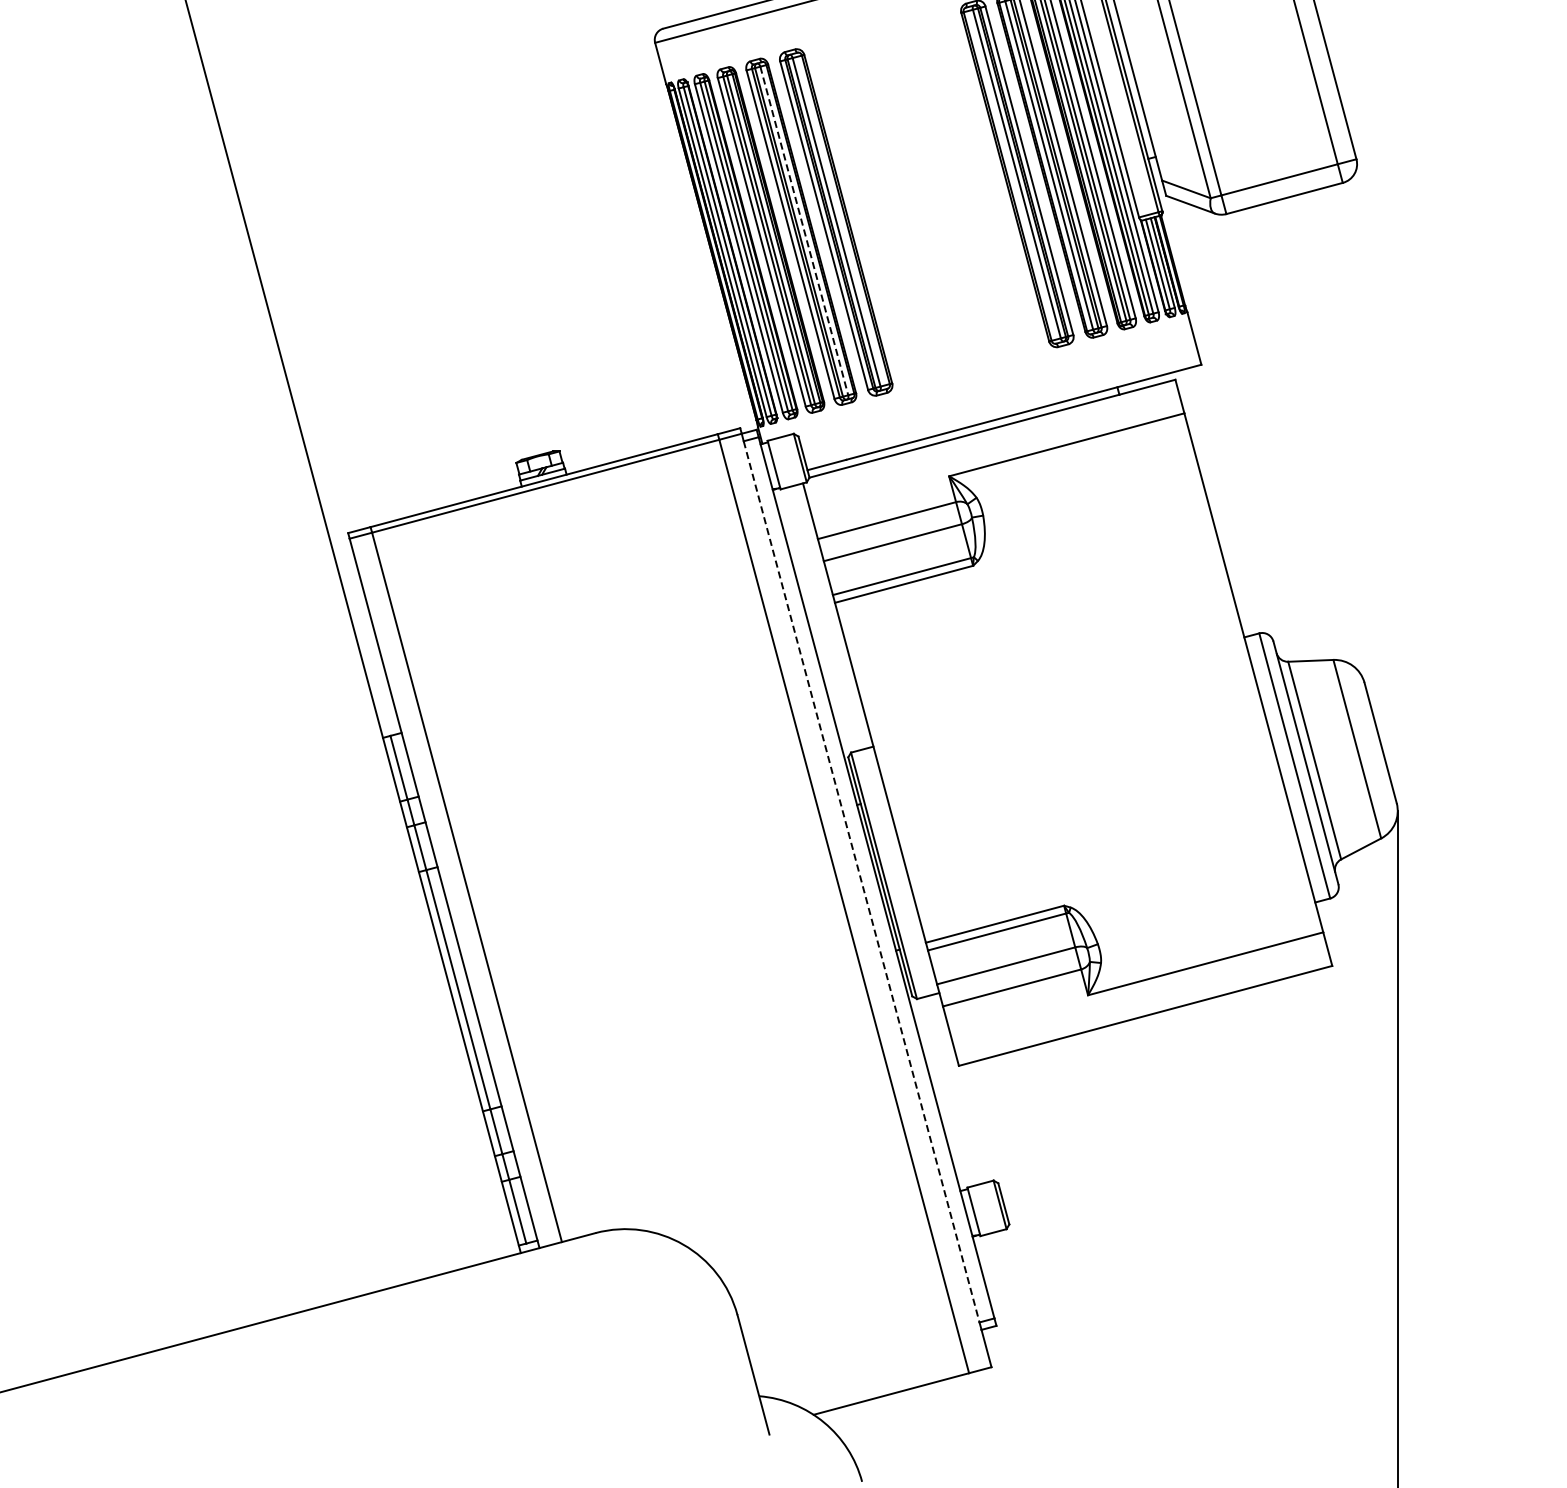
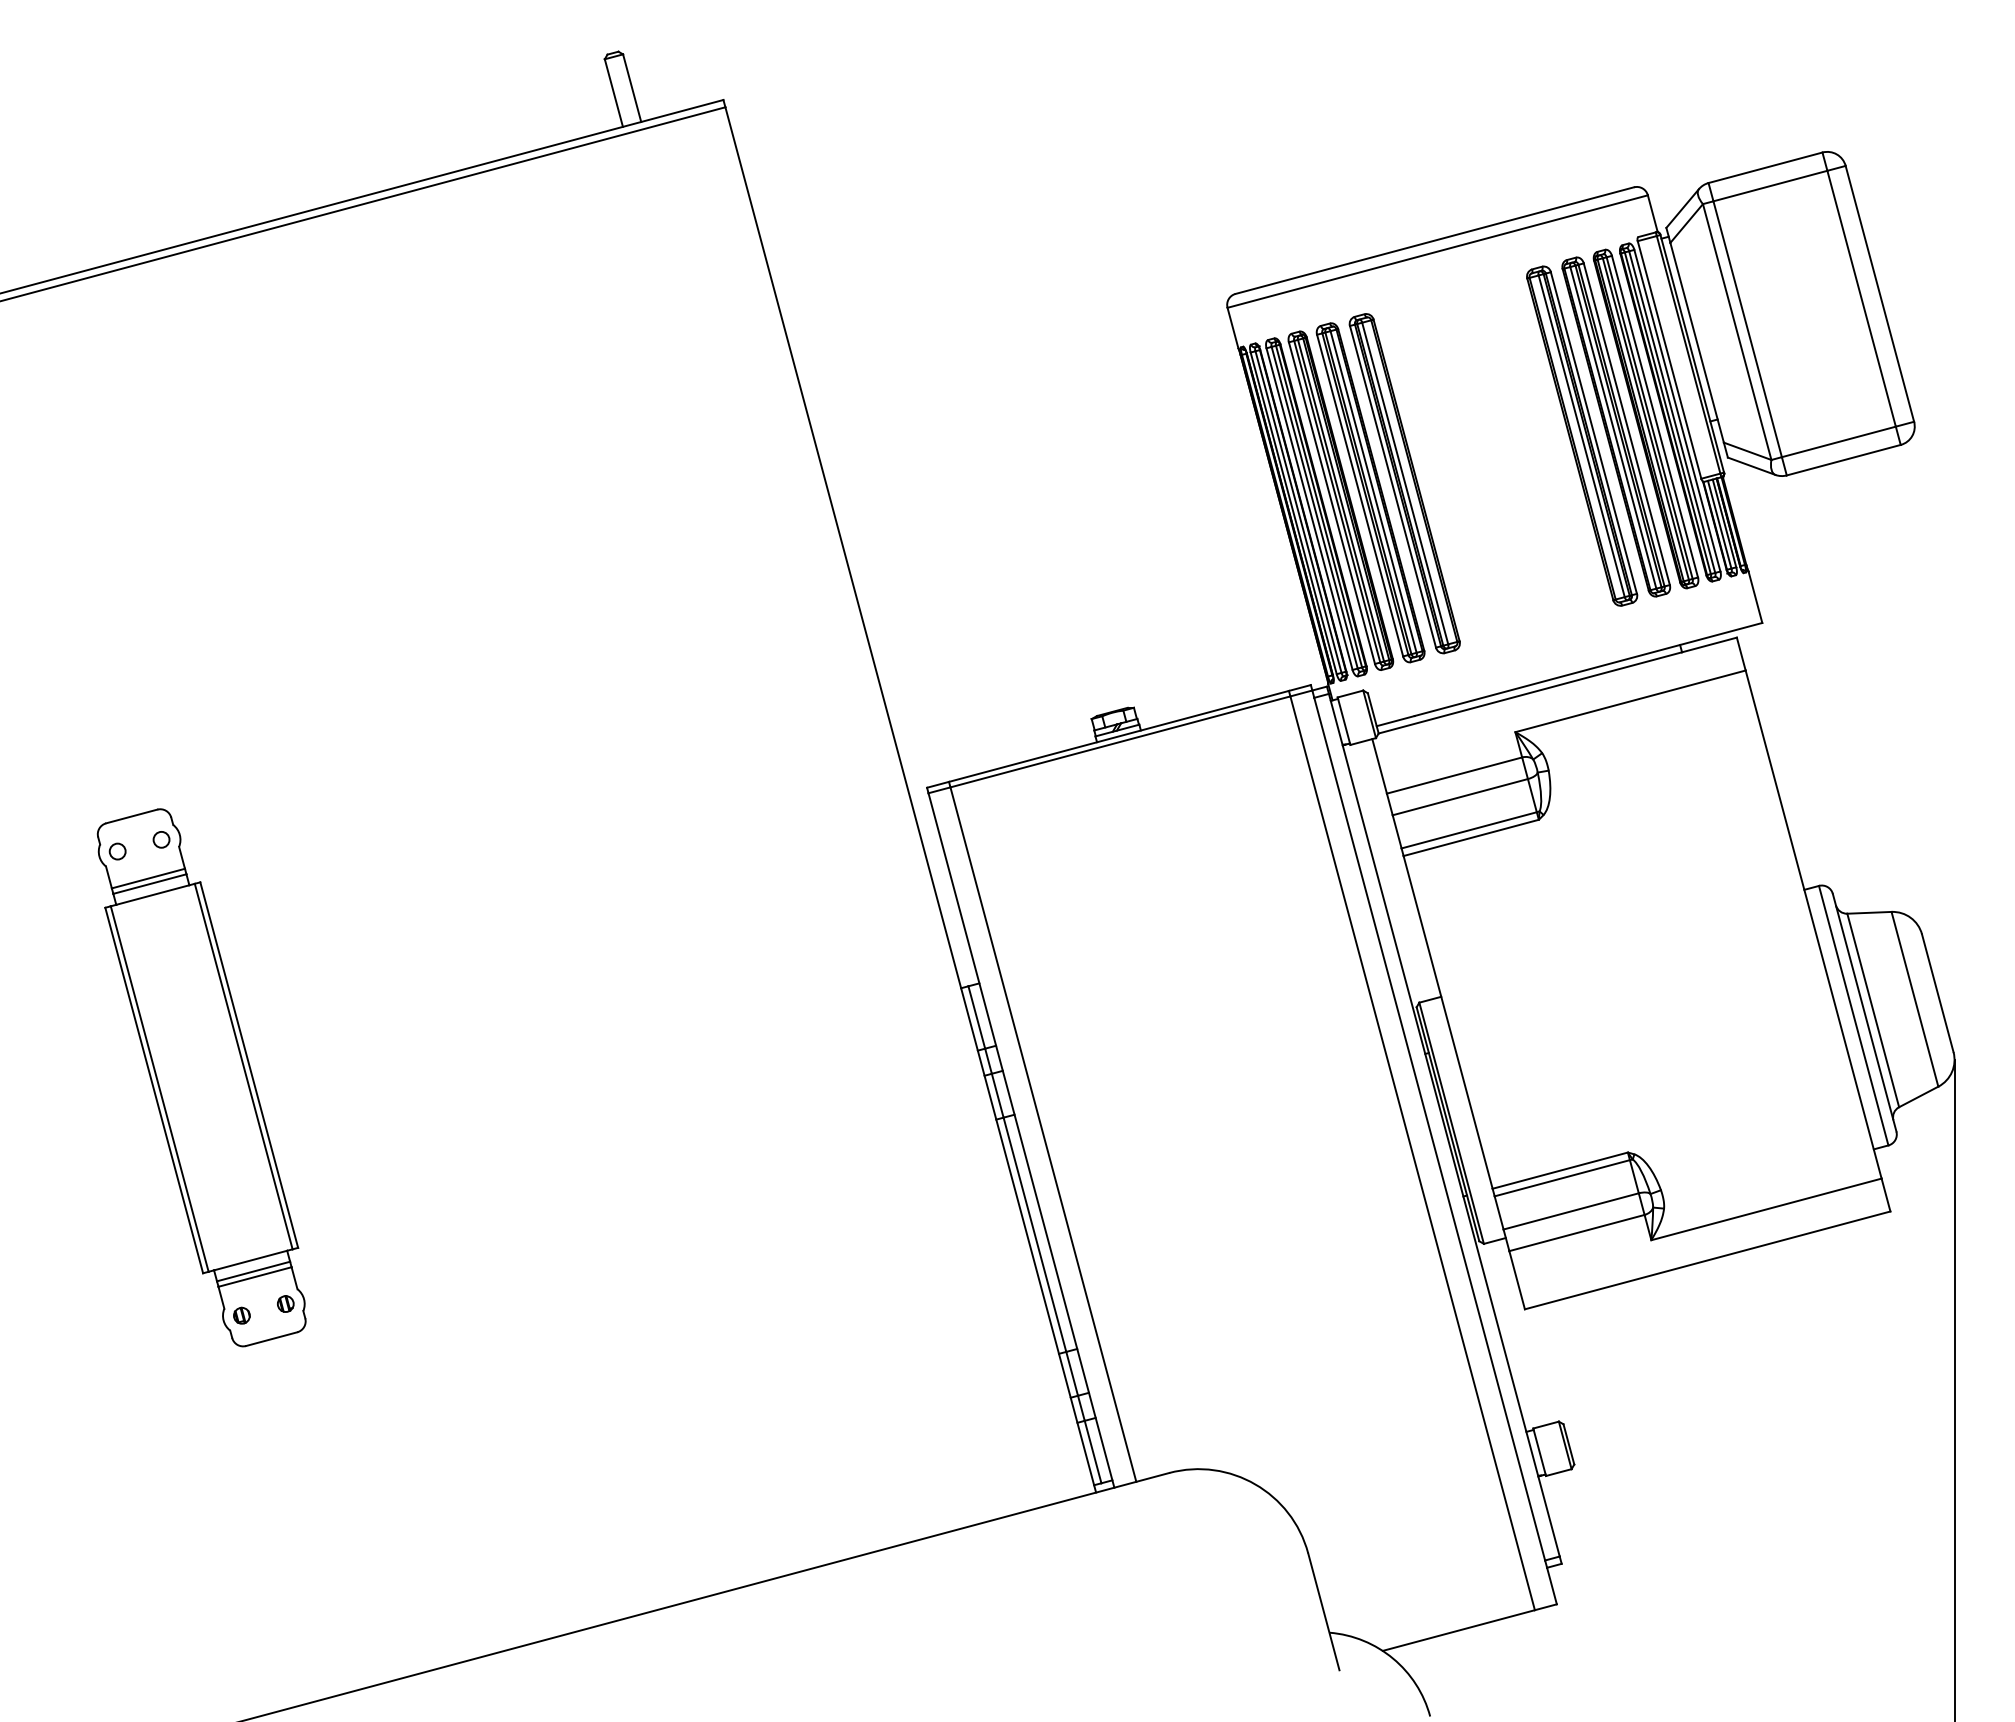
line: (804, 231) -> (1373, 492), dashed -> solid
line: (861, 882) -> (1429, 1129), dashed -> solid

